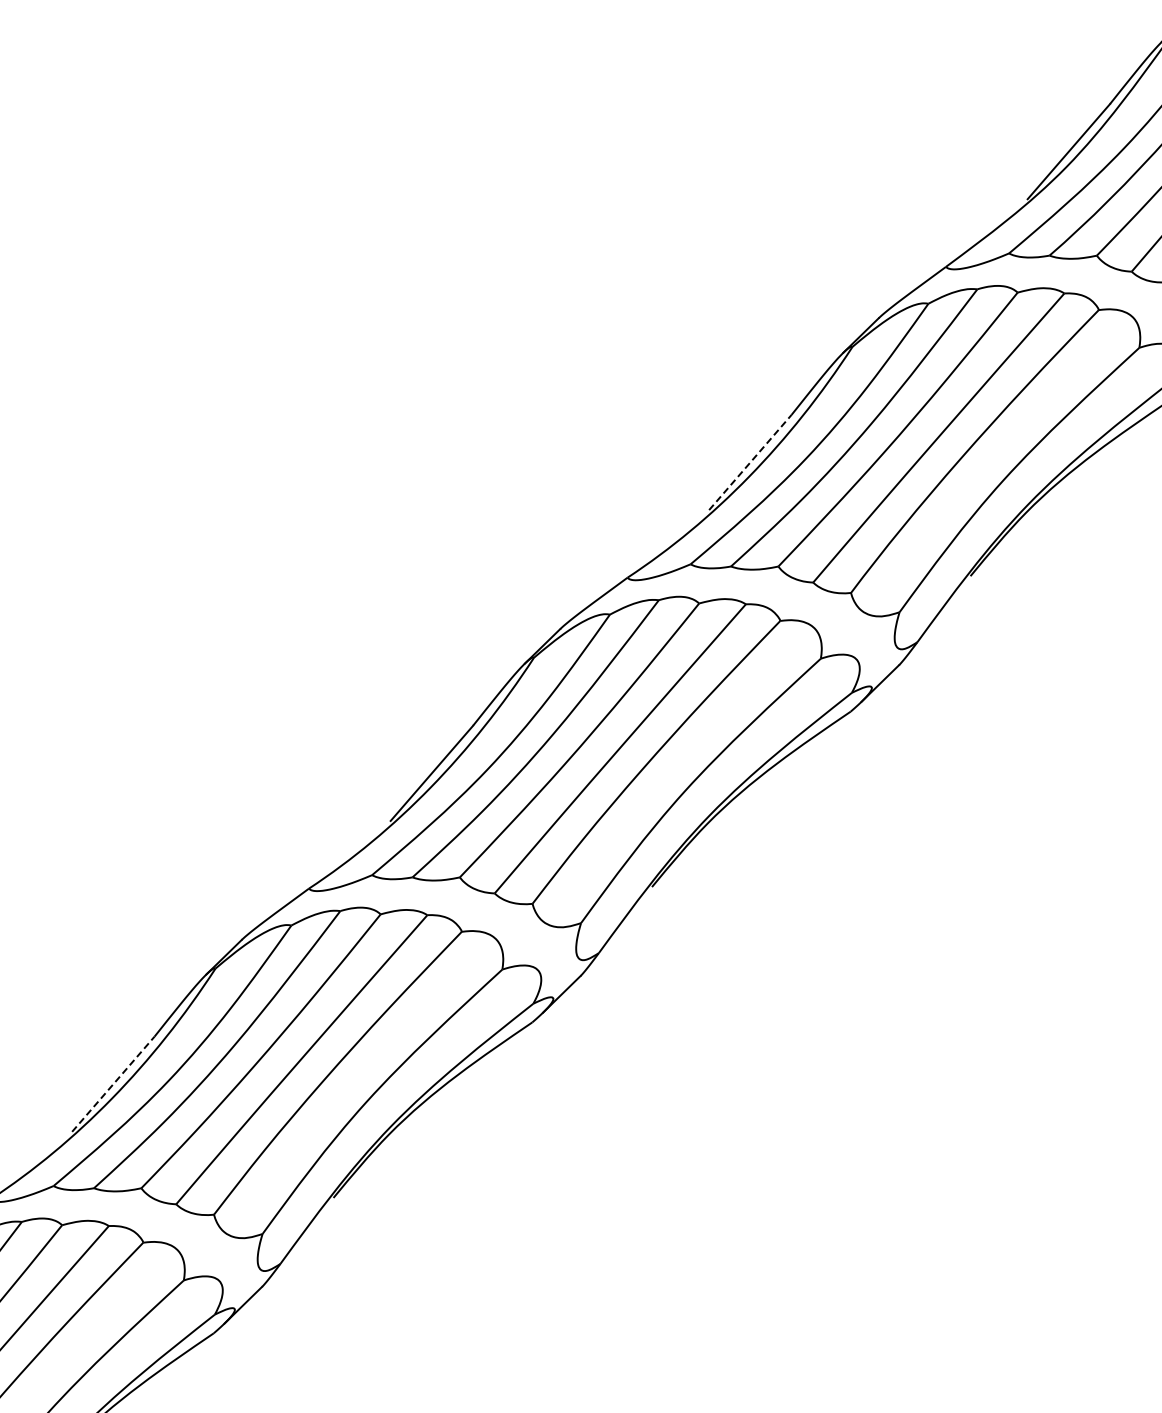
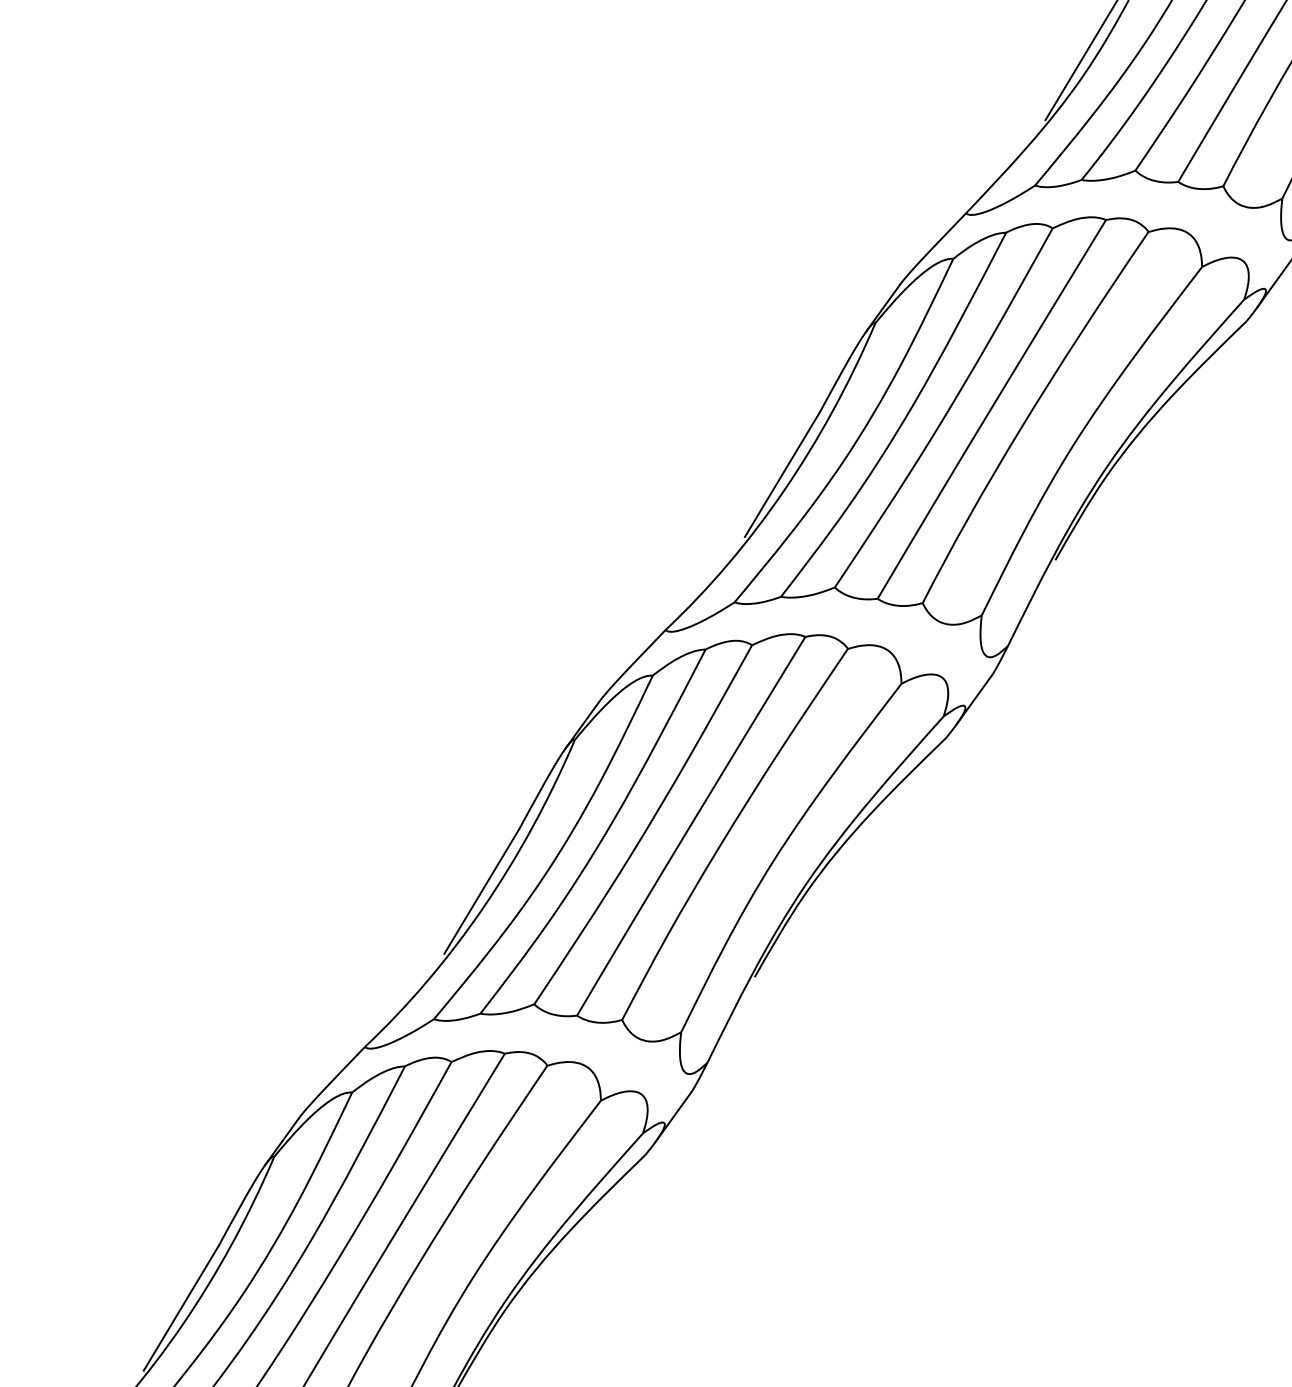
line: (750, 462) -> (782, 474), dashed -> solid
line: (113, 1084) -> (181, 1308), dashed -> solid

